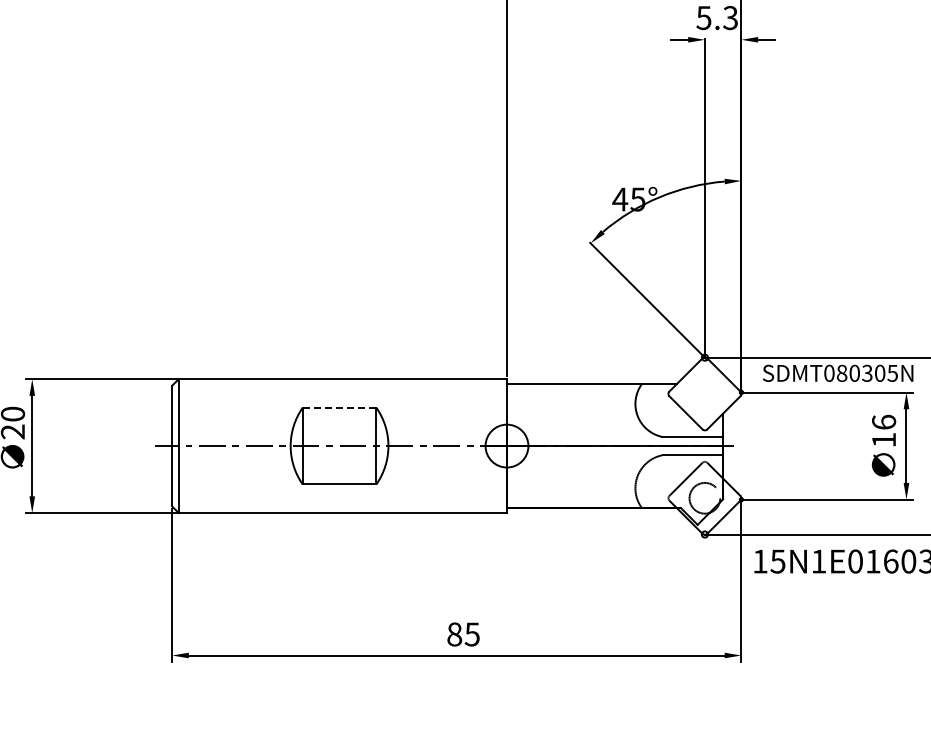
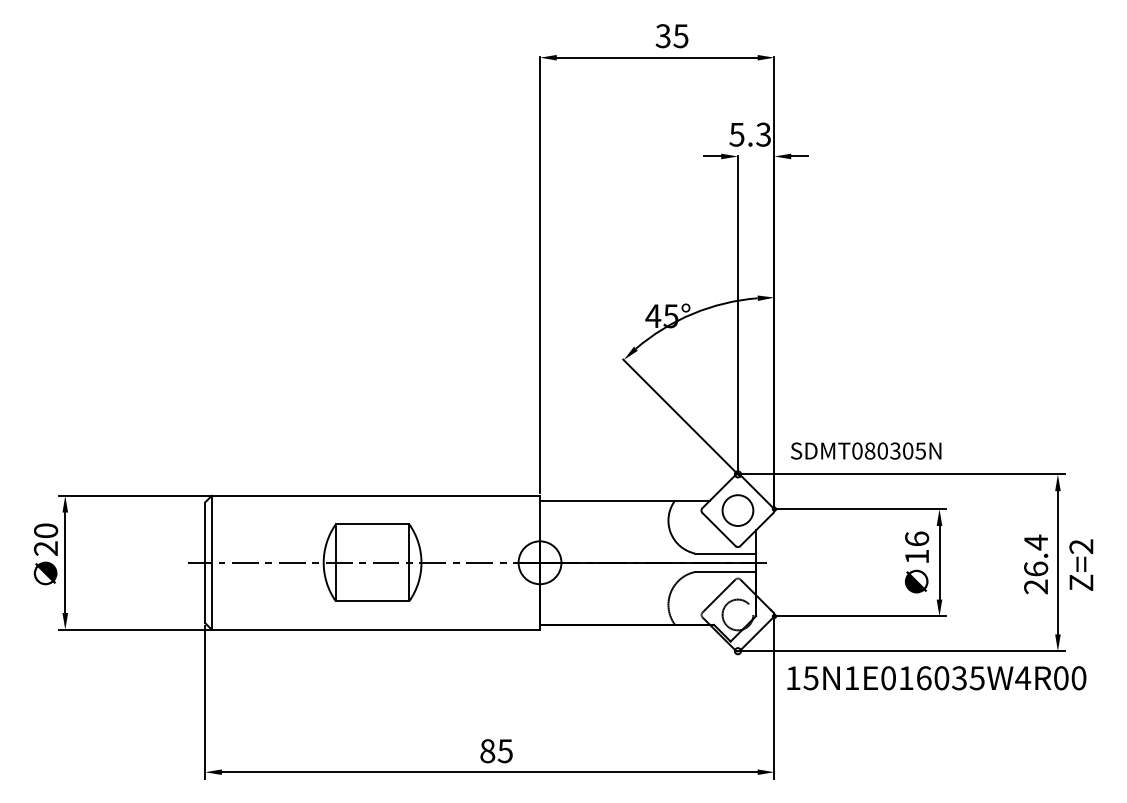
text: (838, 372) -> (866, 450), moved
circle: (704, 393) -> (737, 510), added
line: (339, 407) -> (372, 524), dashed -> solid

